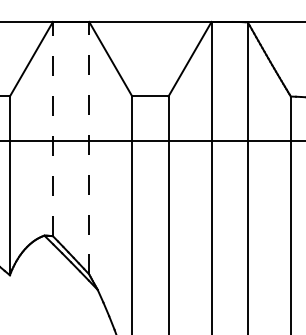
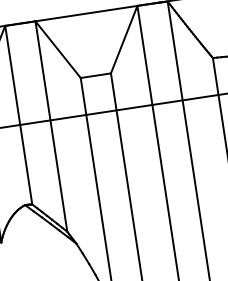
line: (52, 128) -> (18, 114), dashed -> solid
line: (89, 147) -> (51, 125), dashed -> solid

